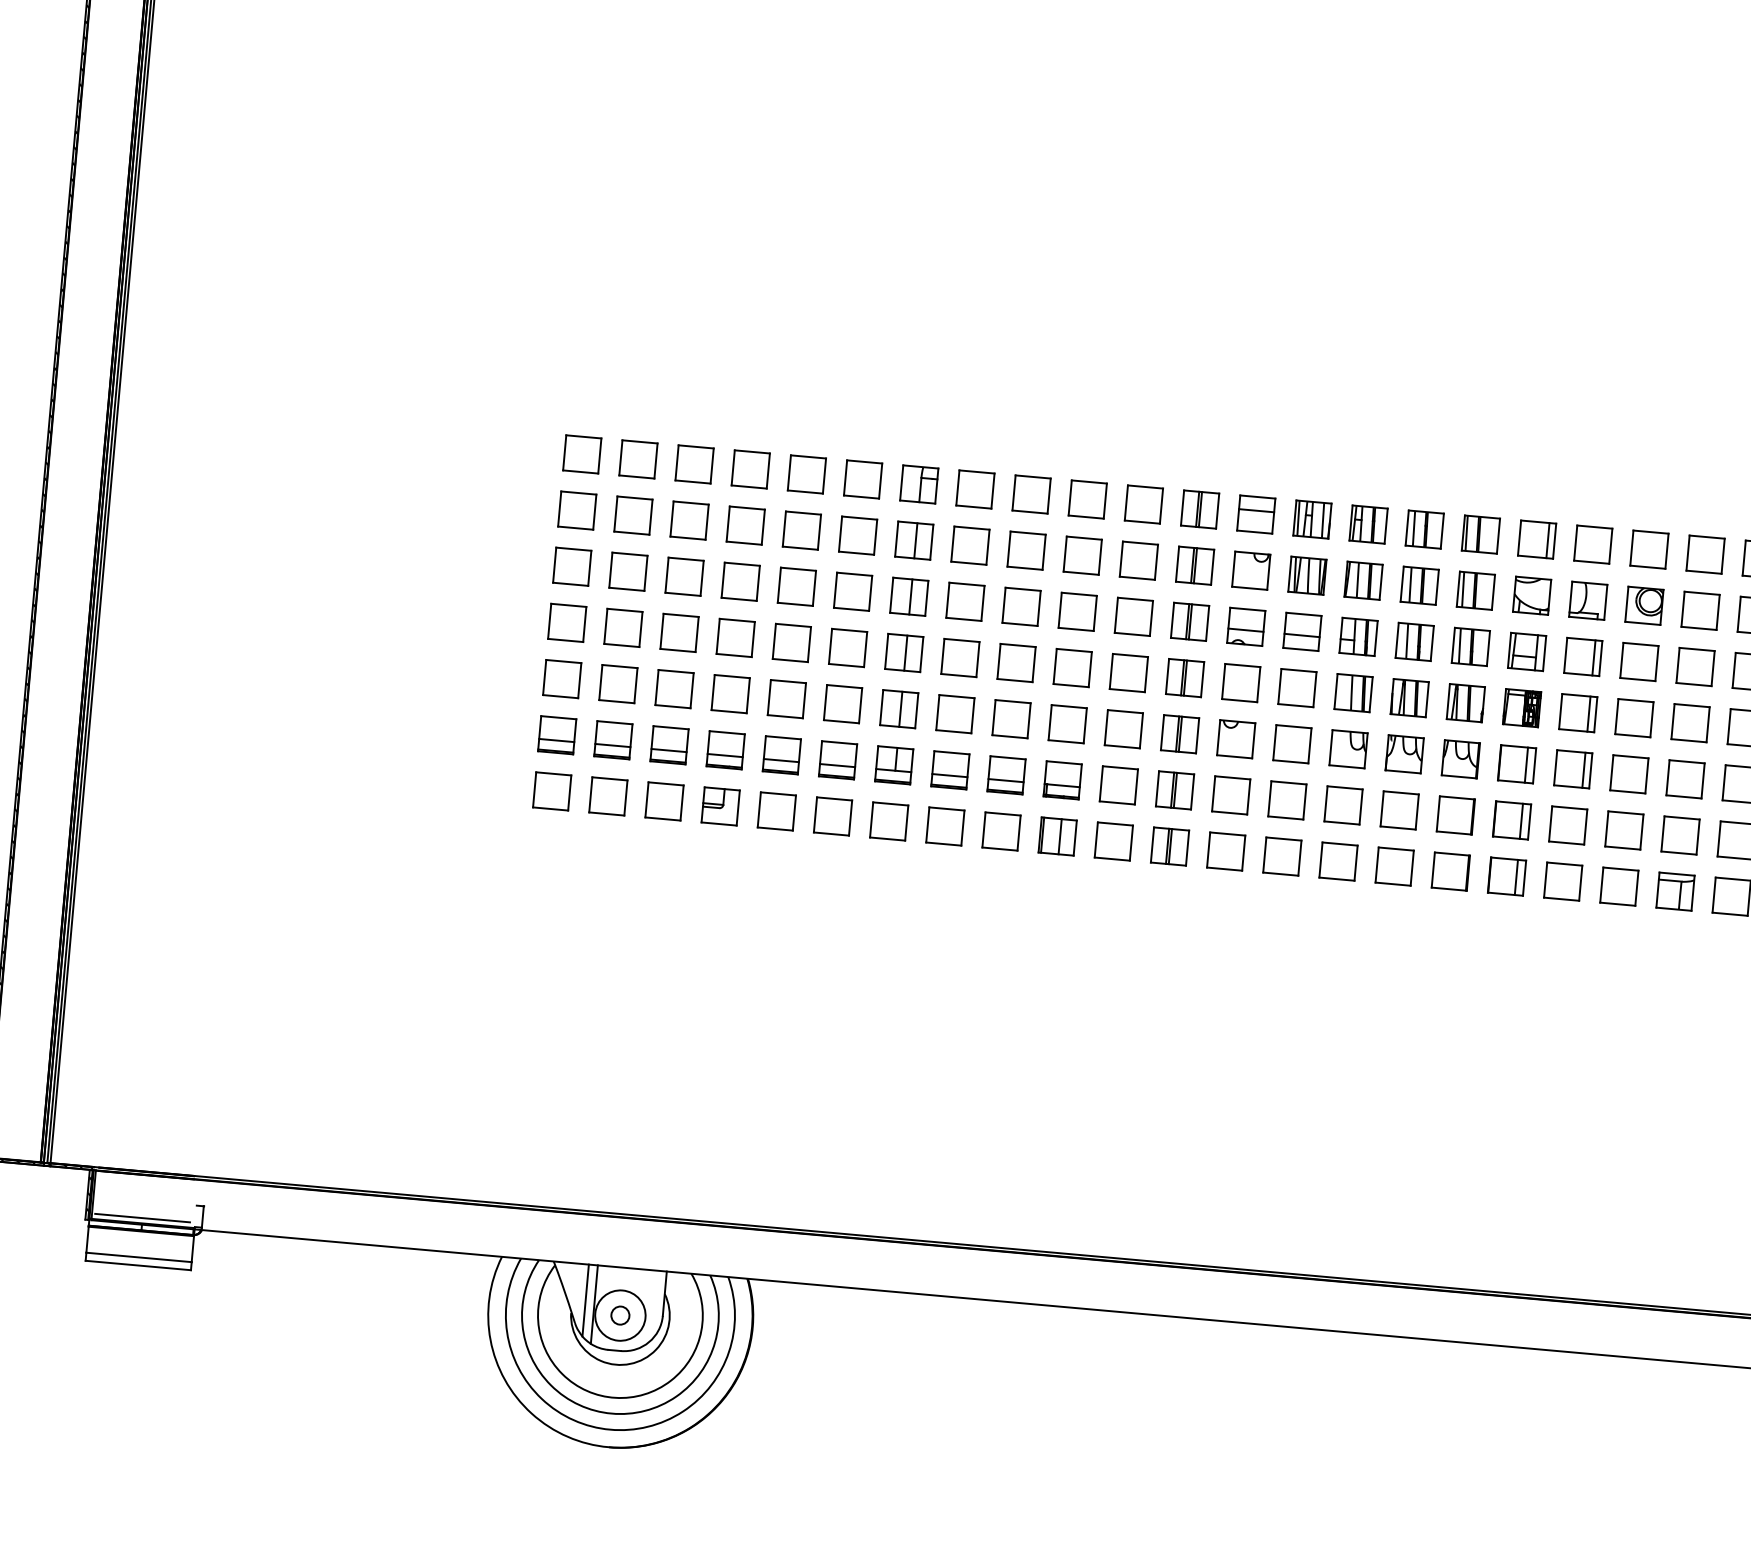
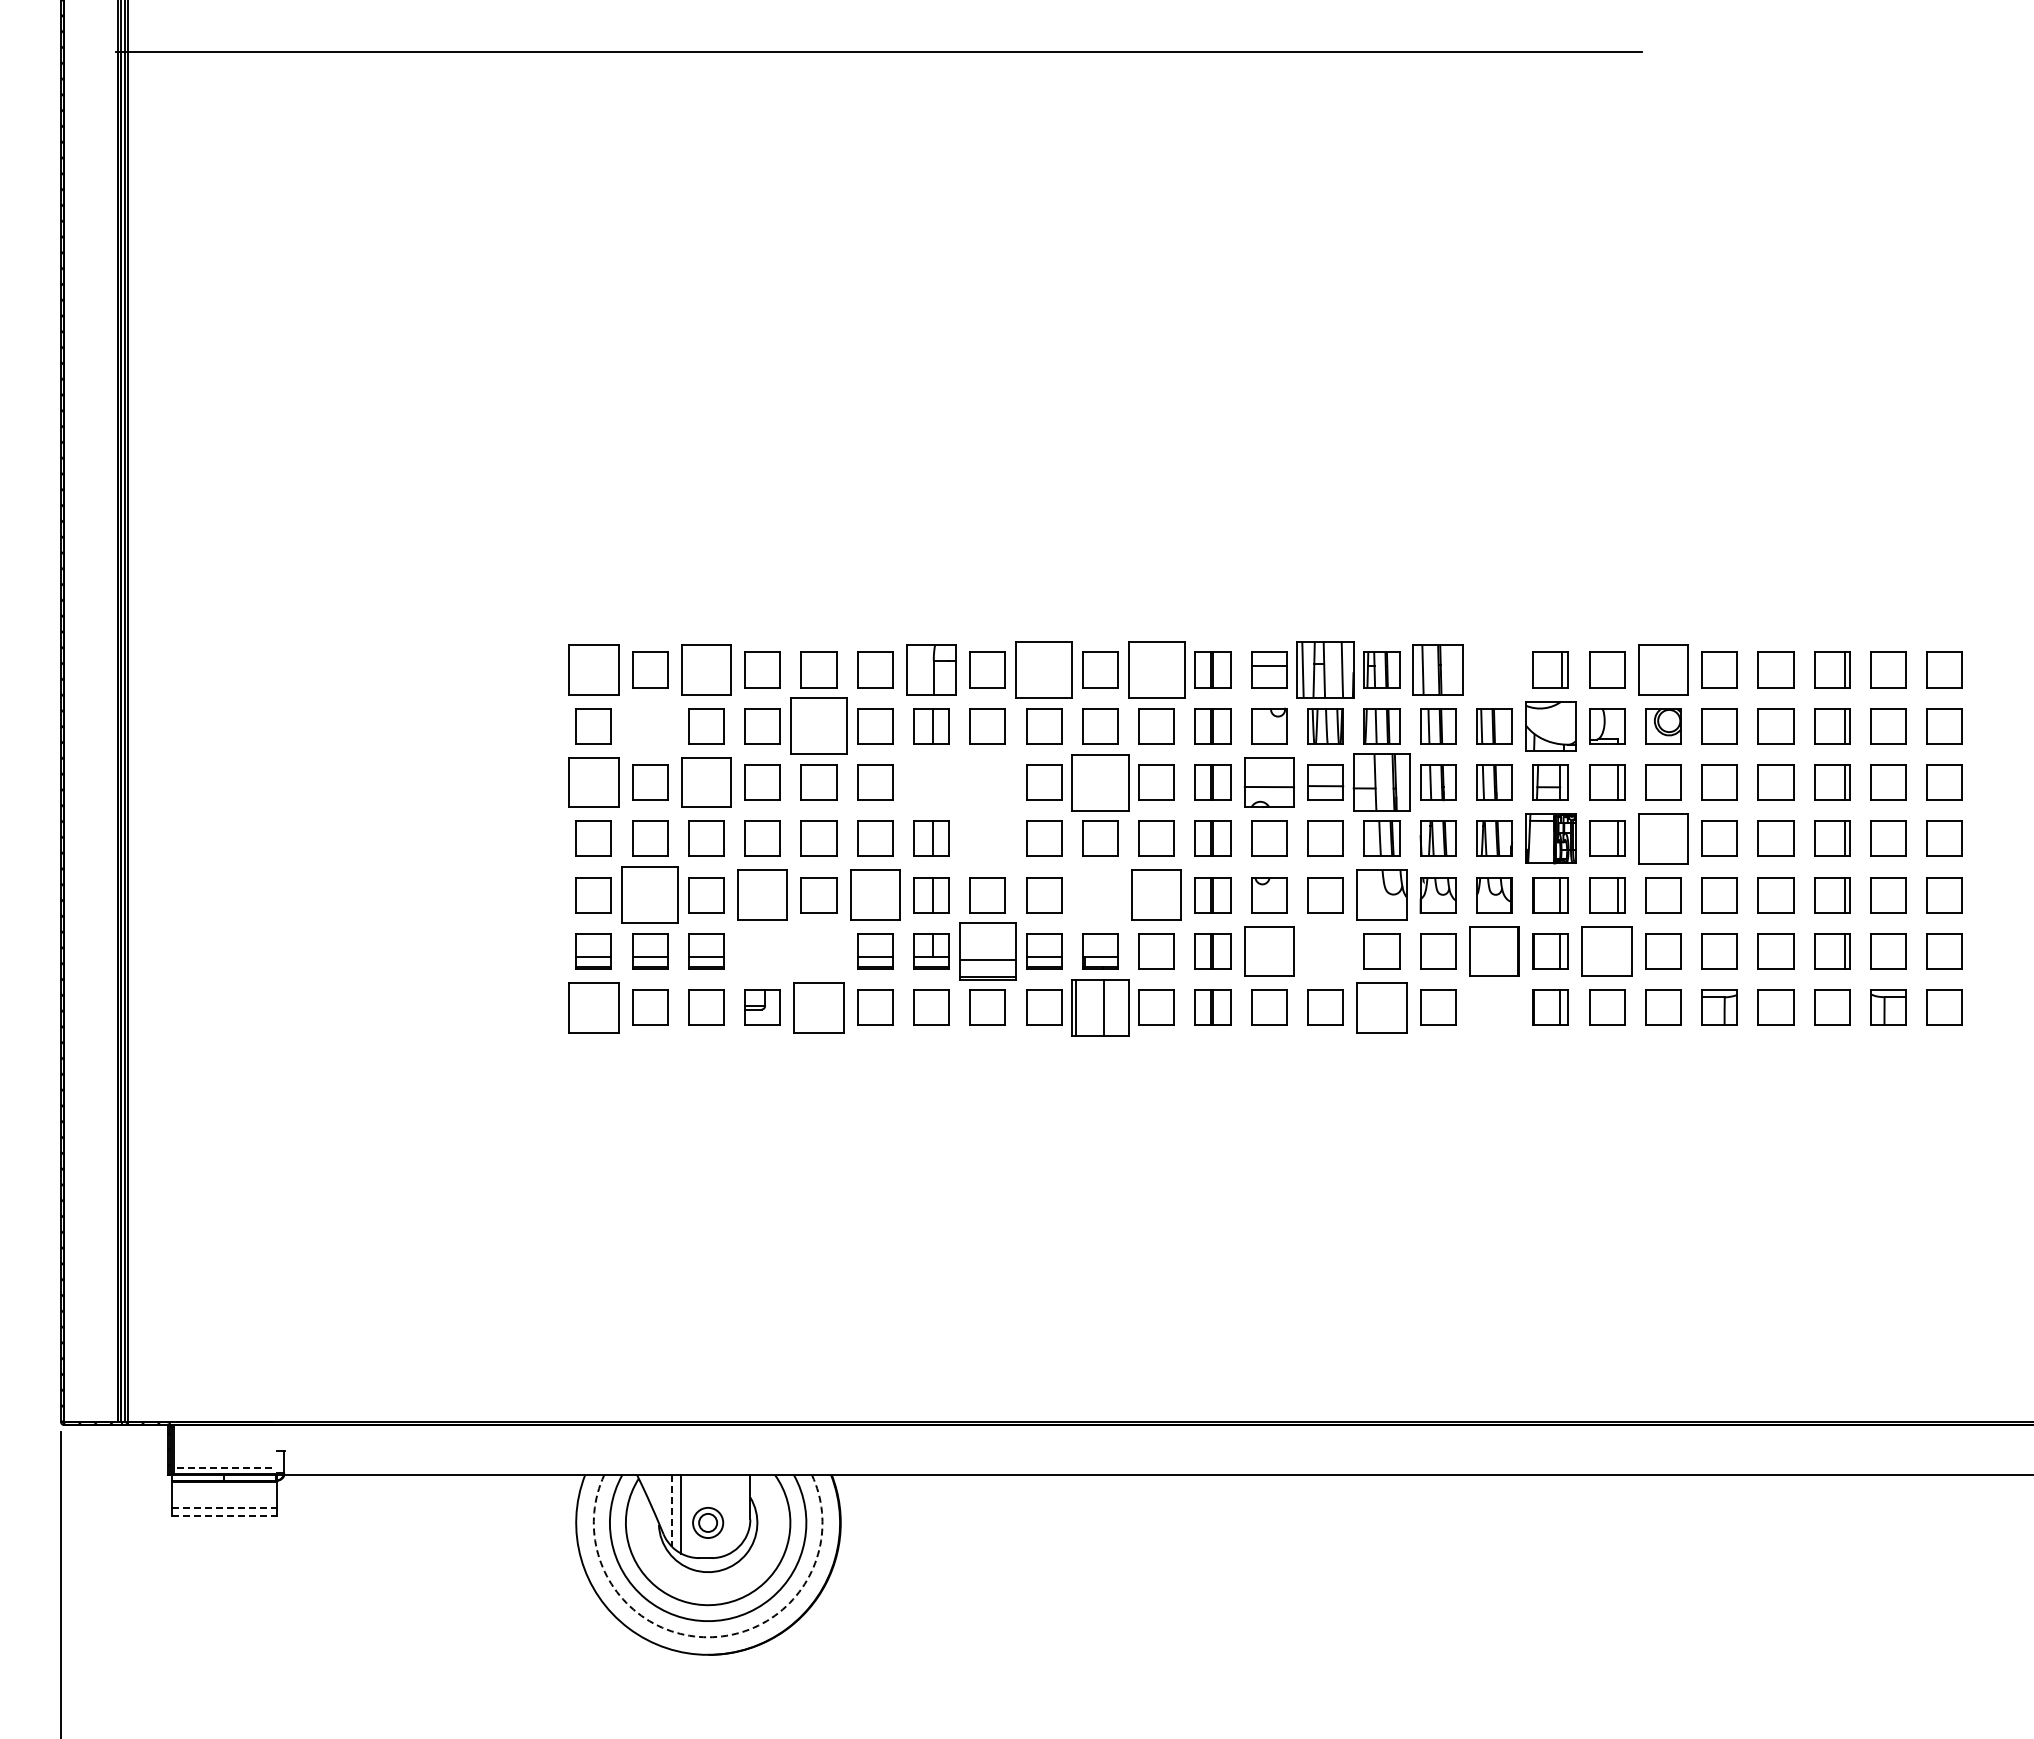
part: (582, 453) -> (593, 669), size x1.4
part: (694, 463) -> (706, 669), size x1.4
part: (919, 483) -> (931, 669), size x1.4
part: (1032, 494) -> (1044, 669), size x1.6
part: (1143, 504) -> (1156, 669), size x1.6
part: (633, 515) -> (650, 726), removed
part: (1312, 519) -> (1325, 669), size x1.6
part: (1425, 529) -> (1438, 669), size x1.4
part: (801, 530) -> (818, 726), size x1.6
part: (1480, 534) -> (1494, 669), removed
part: (1649, 549) -> (1663, 669), size x1.4
part: (571, 566) -> (593, 782), size x1.4
part: (684, 576) -> (706, 782), size x1.4
part: (1531, 595) -> (1550, 726), size x1.4
part: (909, 596) -> (931, 782), removed
part: (965, 601) -> (987, 782), removed
part: (1077, 611) -> (1100, 782), size x1.6
part: (1245, 626) -> (1268, 782), size x1.4
part: (1358, 636) -> (1381, 782), size x1.6
part: (960, 657) -> (987, 838), removed
part: (618, 684) -> (650, 895), size x1.6
part: (730, 694) -> (762, 895), size x1.4
part: (843, 704) -> (875, 895), size x1.4
part: (1521, 707) -> (1550, 838), size x1.4
part: (1634, 717) -> (1663, 838), size x1.4
part: (1067, 724) -> (1100, 895), removed
part: (1123, 729) -> (1156, 895), size x1.4
part: (1348, 749) -> (1381, 895), size x1.4
part: (725, 750) -> (762, 951), removed
part: (781, 755) -> (818, 951), removed
part: (950, 770) -> (987, 951), size x1.6
part: (551, 791) -> (593, 1007), size x1.4
part: (1231, 795) -> (1269, 951), size x1.4
part: (1287, 800) -> (1325, 951), removed
part: (776, 811) -> (818, 1007), size x1.4
part: (1455, 815) -> (1494, 951), size x1.4
part: (1568, 825) -> (1607, 951), size x1.4
part: (1057, 836) -> (1100, 1007), size x1.6
part: (1338, 861) -> (1381, 1007), size x1.4
part: (1450, 871) -> (1494, 1007), removed
line: (142, 1218) -> (224, 1468), solid -> dashed
line: (139, 1257) -> (224, 1507), solid -> dashed
line: (138, 1265) -> (224, 1515), solid -> dashed
line: (585, 1301) -> (672, 1511), solid -> dashed
circle: (619, 1315) -> (707, 1522), size x0.6
arc: (610, 1429) -> (708, 1637), solid -> dashed

